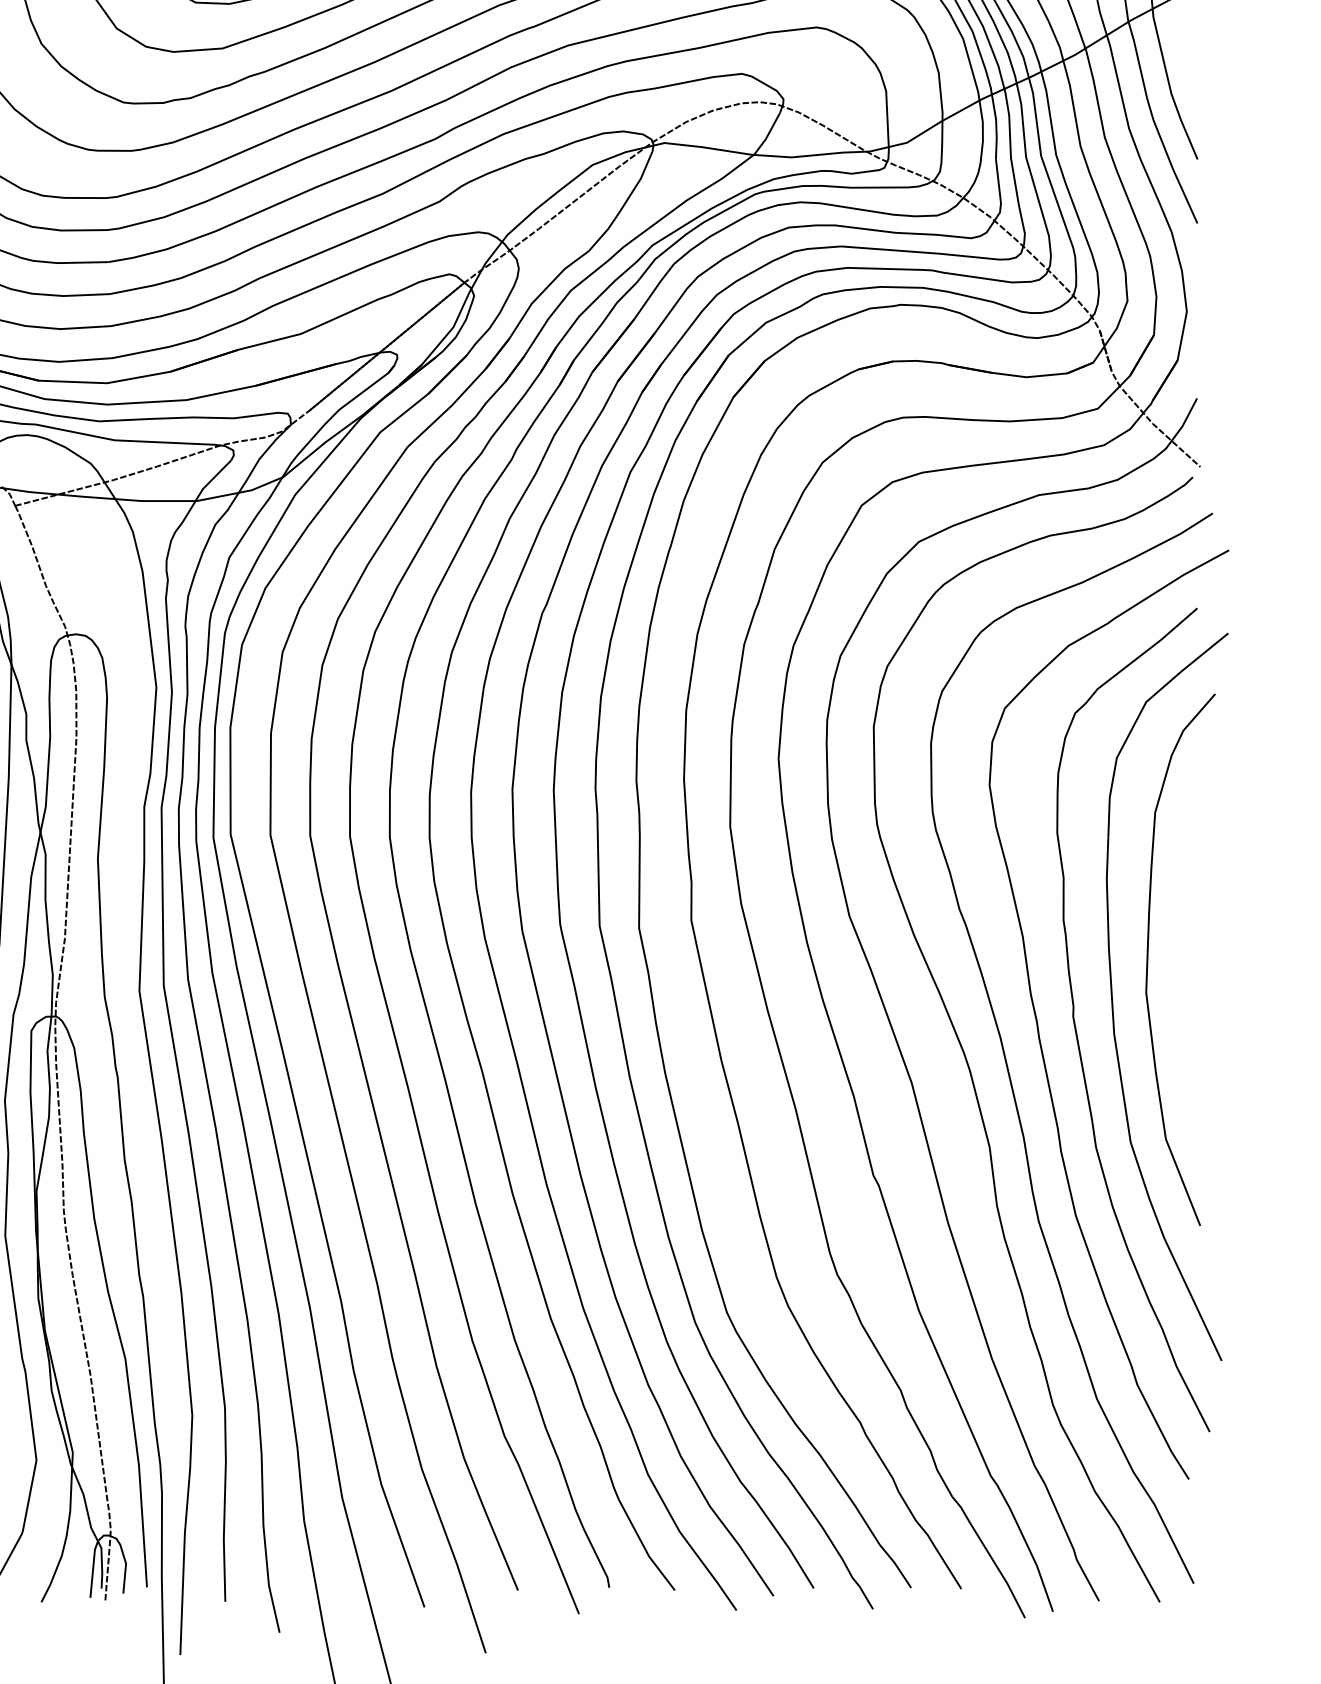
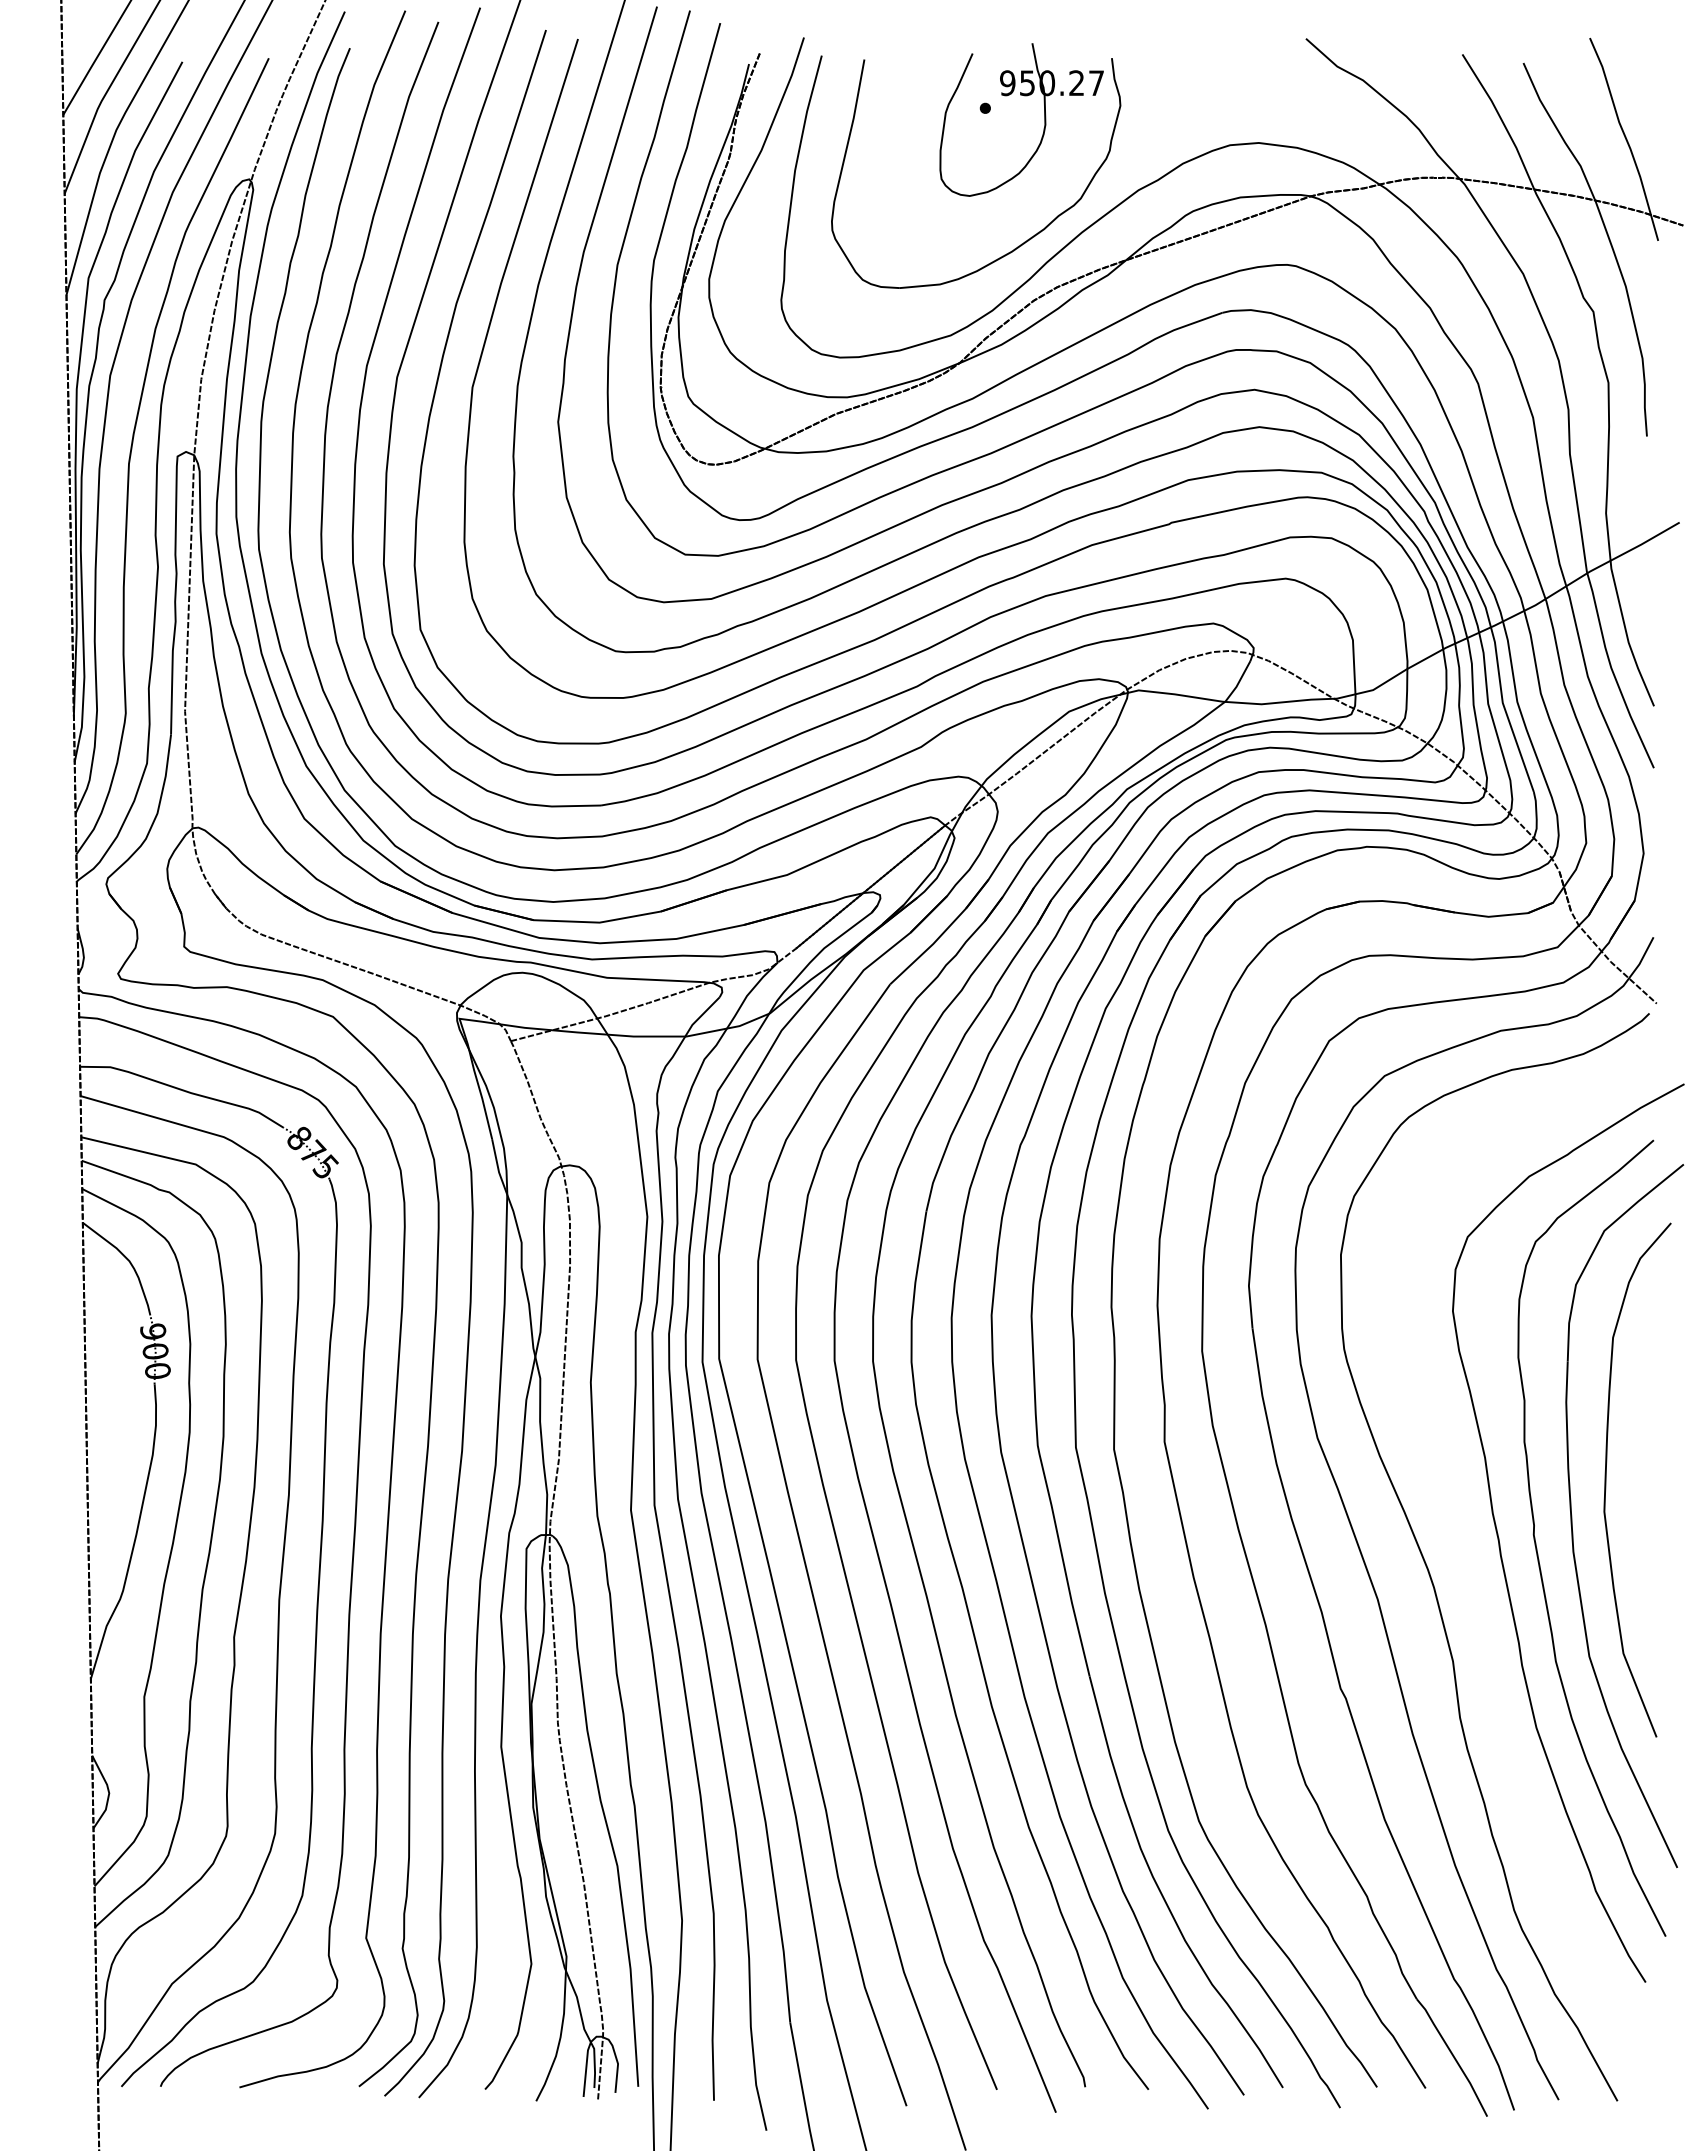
curve: (1007, 1063) -> (1470, 1580), removed

